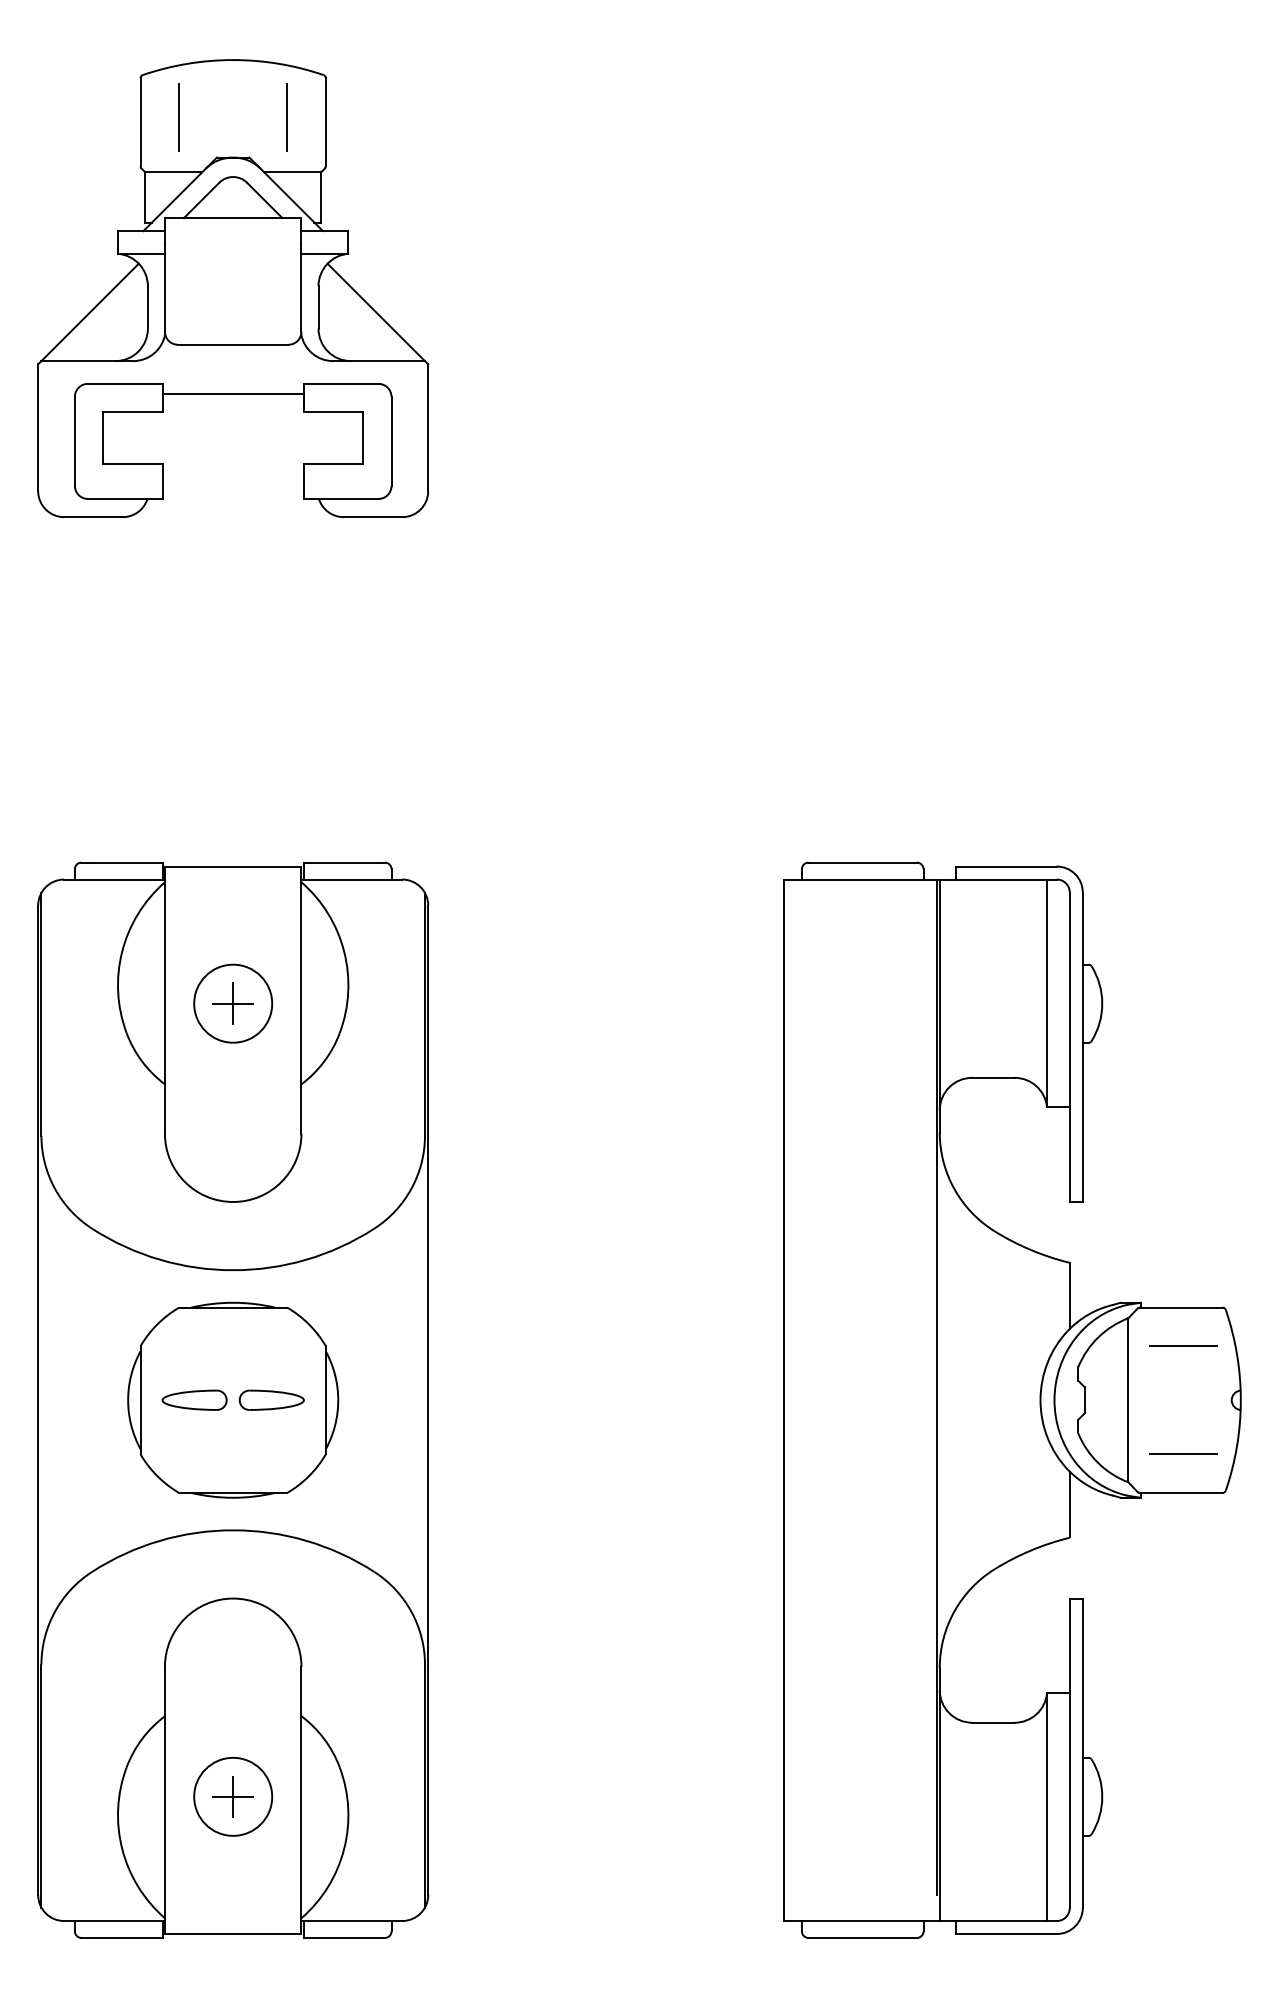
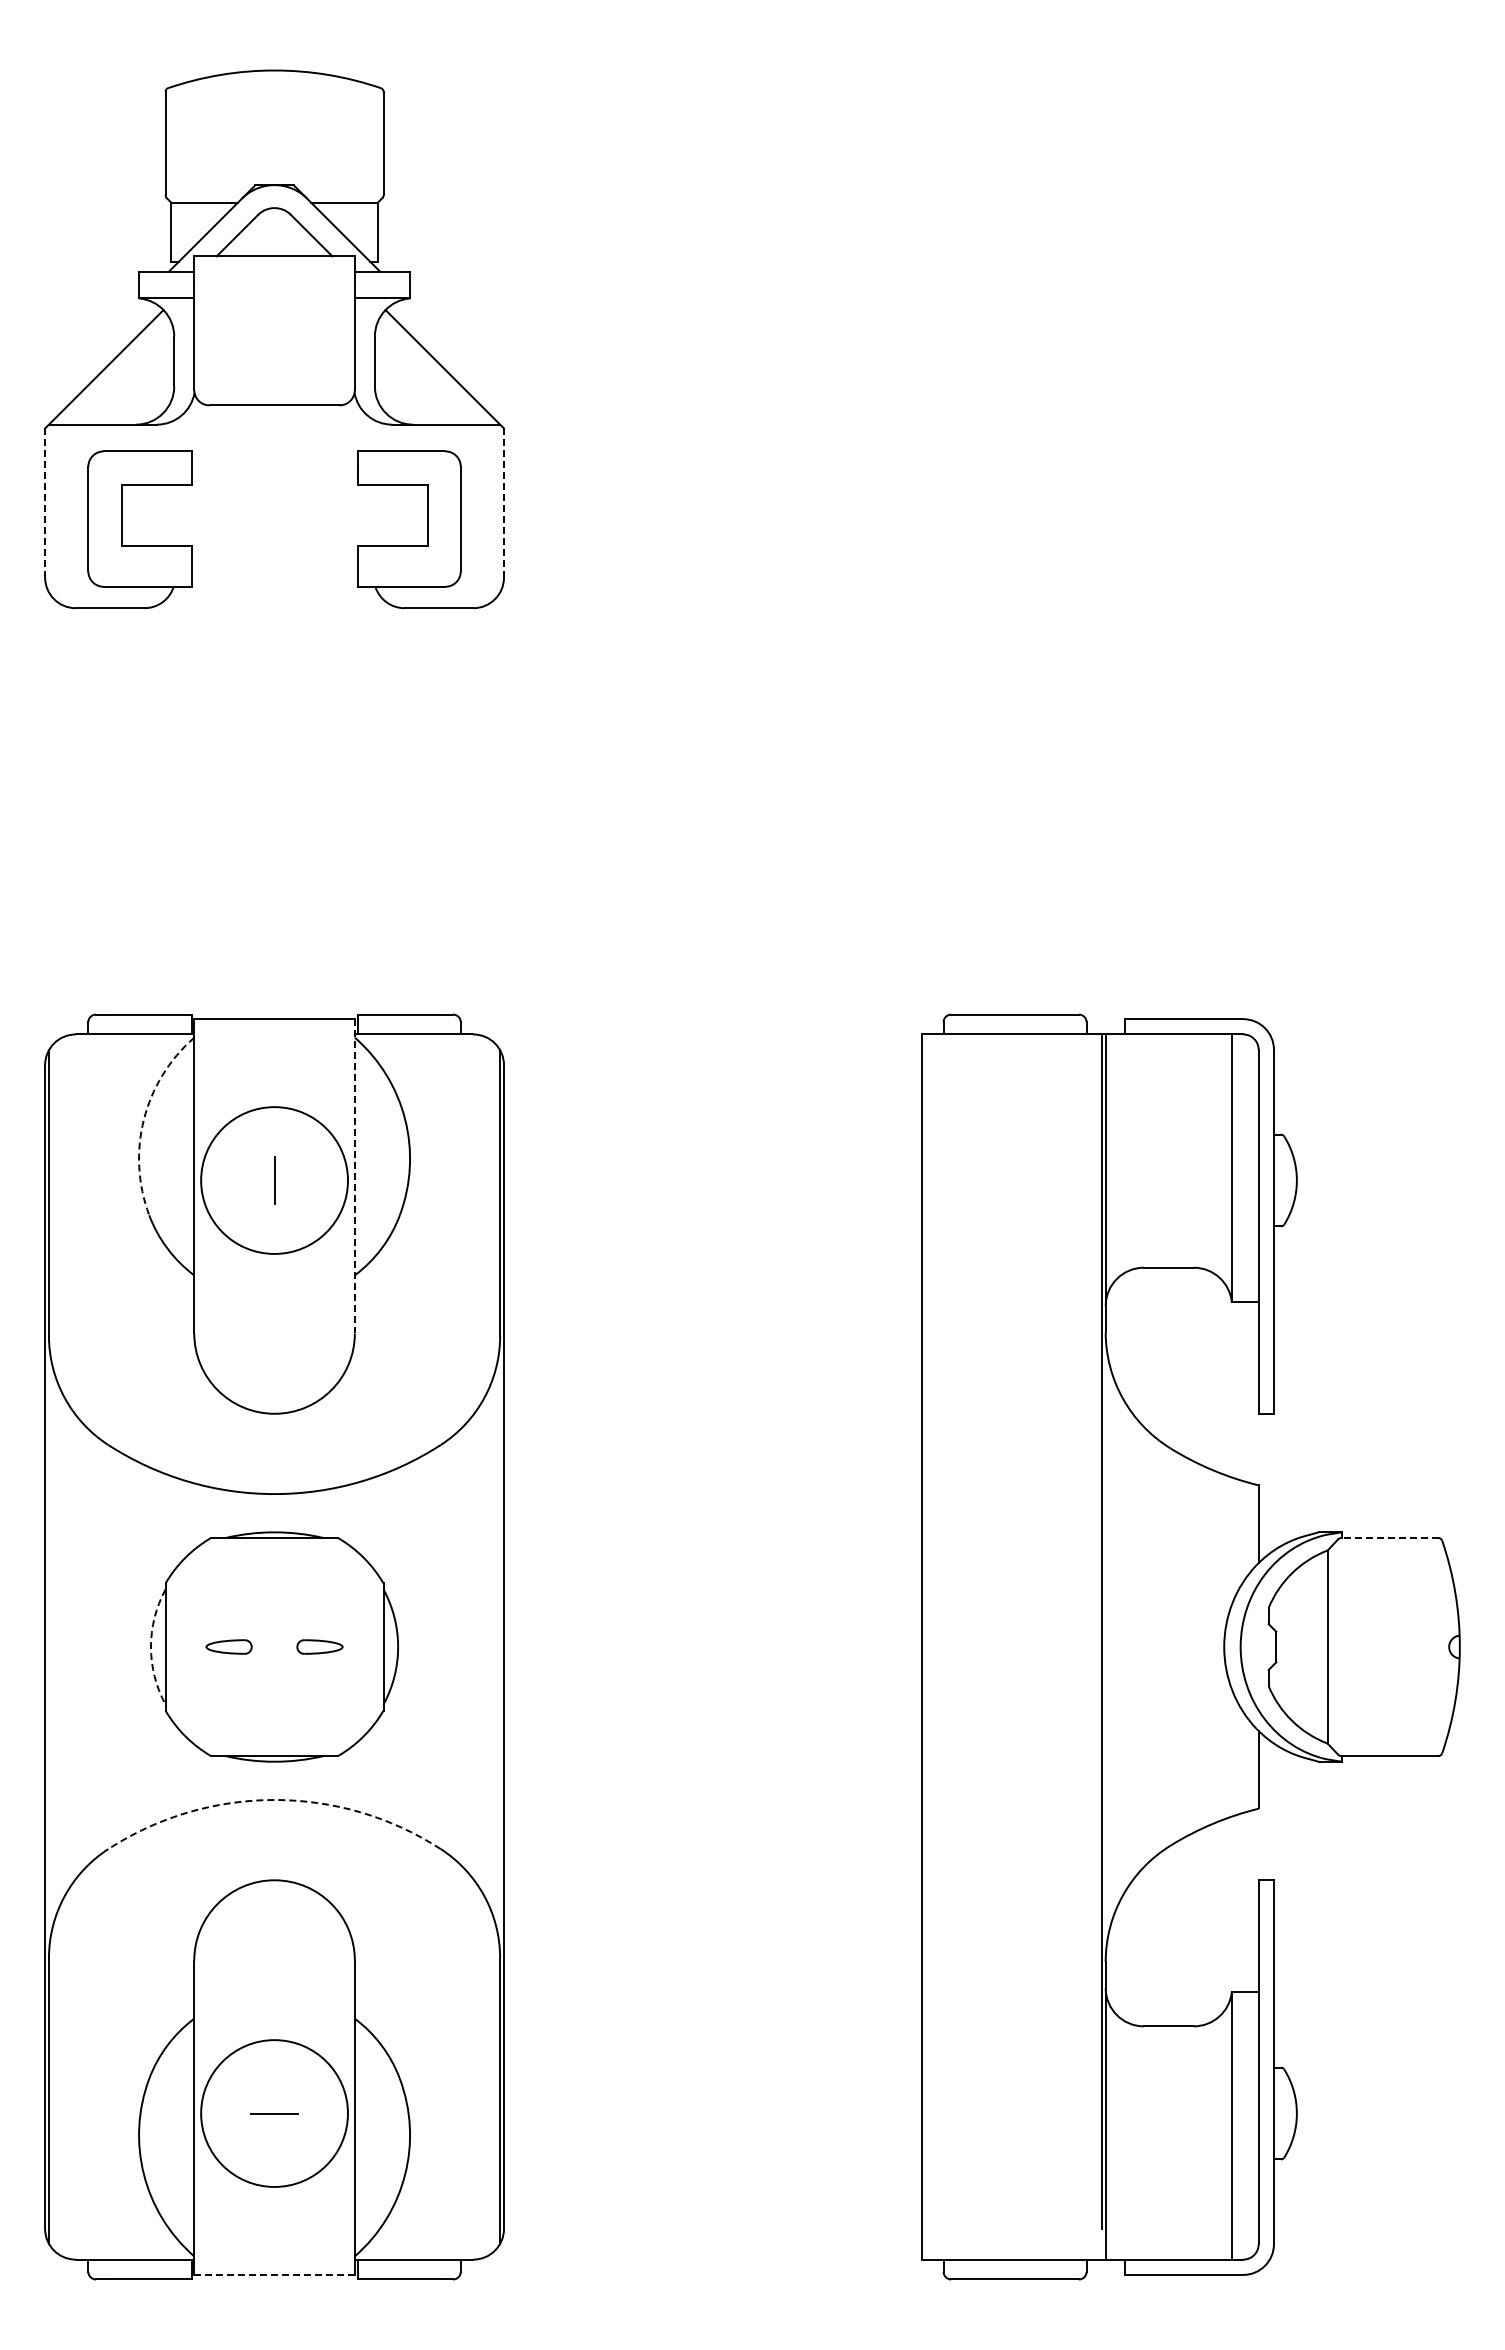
line: (178, 117) -> (210, 137), removed
line: (287, 117) -> (338, 137), removed
line: (233, 393) -> (274, 462), removed
line: (38, 428) -> (45, 503), solid -> dashed
line: (427, 428) -> (503, 503), solid -> dashed
arc: (121, 951) -> (143, 1119), solid -> dashed
line: (301, 1000) -> (354, 1176), solid -> dashed
circle: (233, 1003) -> (274, 1180), size x1.6
line: (233, 1003) -> (274, 1180), removed
line: (1181, 1308) -> (1389, 1538), solid -> dashed
line: (1183, 1345) -> (1392, 1582), removed
part: (194, 1399) -> (228, 1646), size x0.6
part: (271, 1399) -> (319, 1646), size x0.6
arc: (127, 1400) -> (150, 1647), solid -> dashed
line: (1182, 1454) -> (1391, 1710), removed
arc: (233, 1529) -> (274, 1799), solid -> dashed
circle: (233, 1796) -> (274, 2113), size x1.6
line: (233, 1796) -> (274, 2113), removed
line: (234, 1933) -> (275, 2274), solid -> dashed

